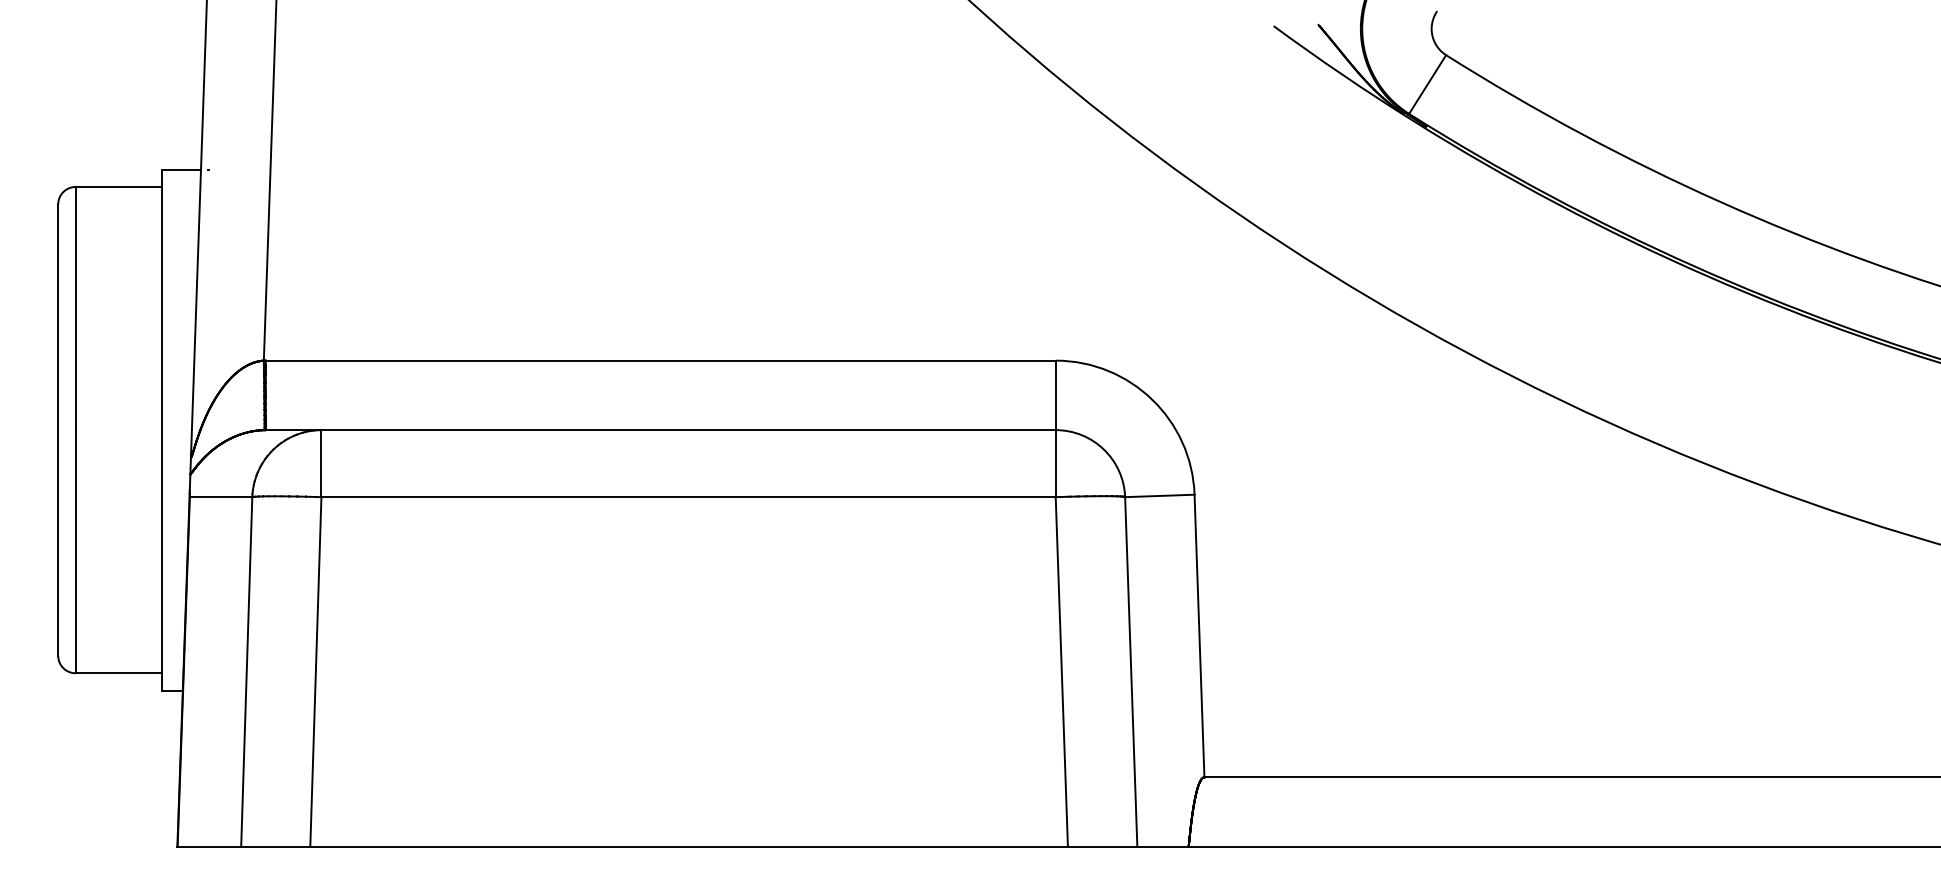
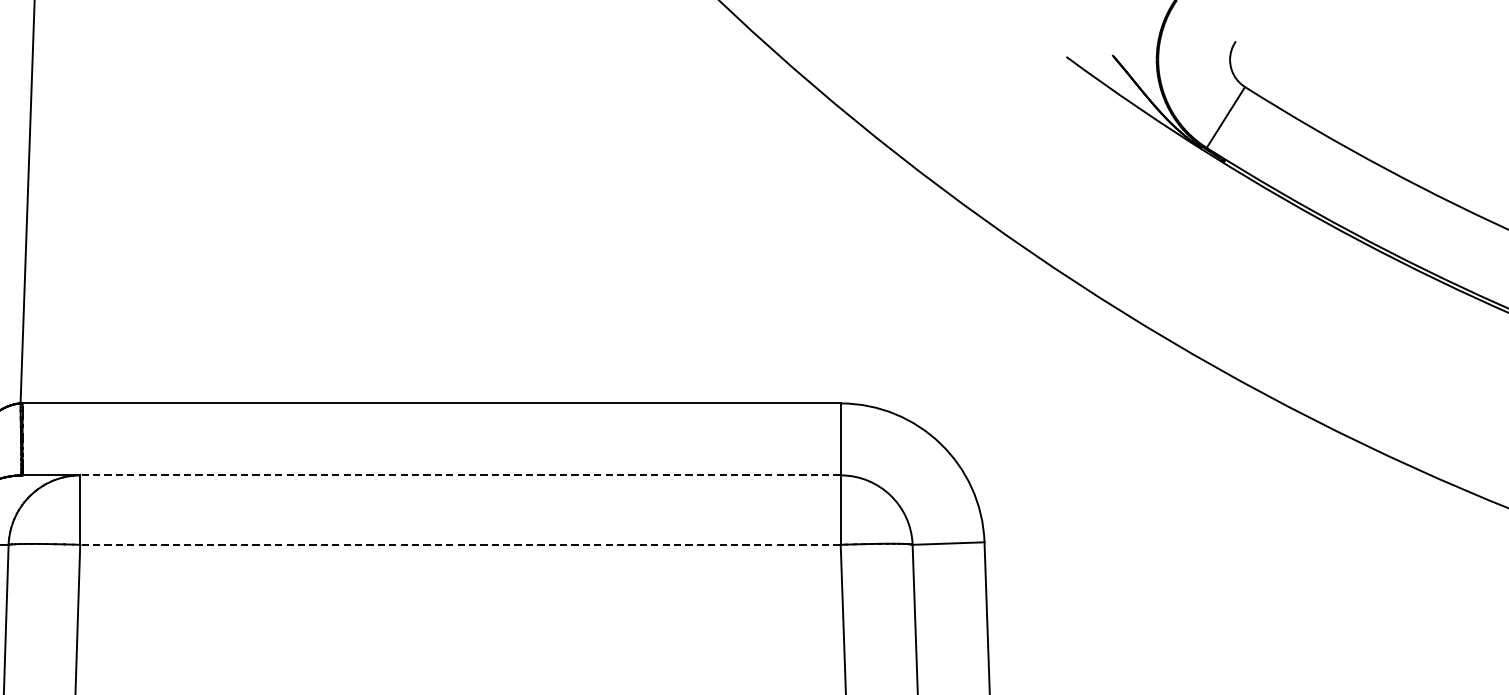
line: (688, 430) -> (460, 475), solid -> dashed
line: (688, 497) -> (460, 545), solid -> dashed

